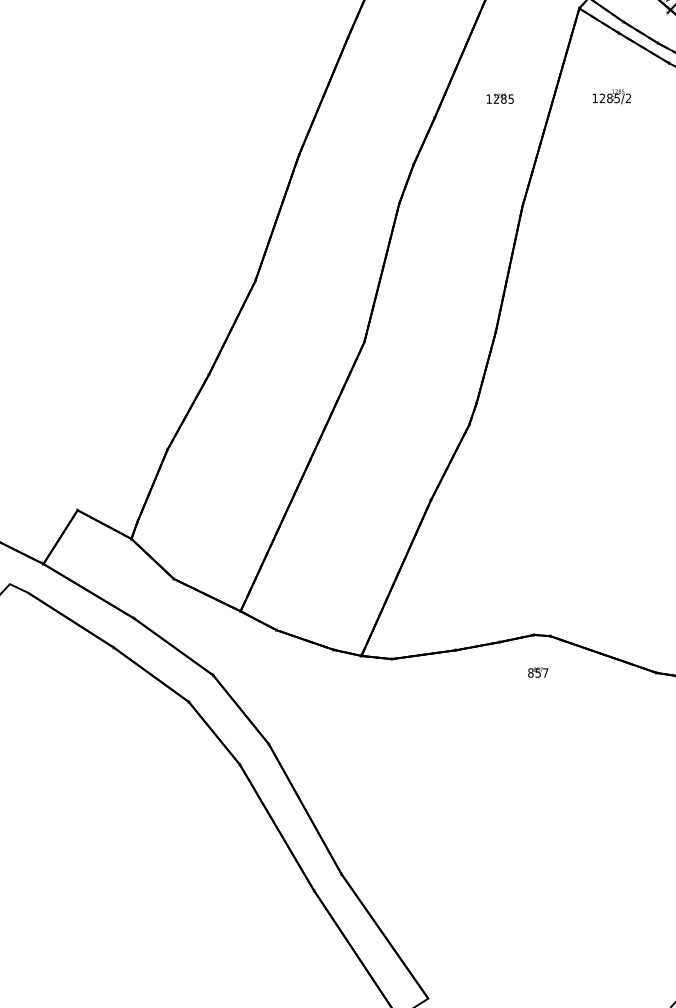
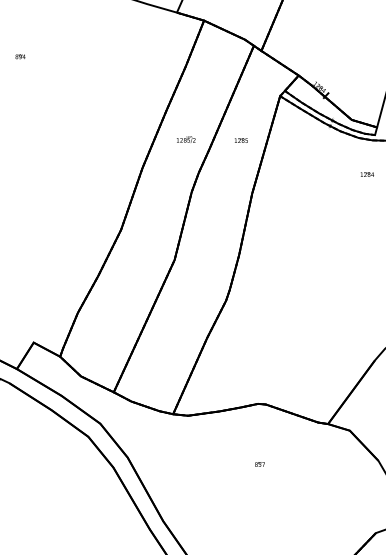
text: (612, 96) -> (186, 139), moved
text: (537, 672) -> (259, 464), moved

